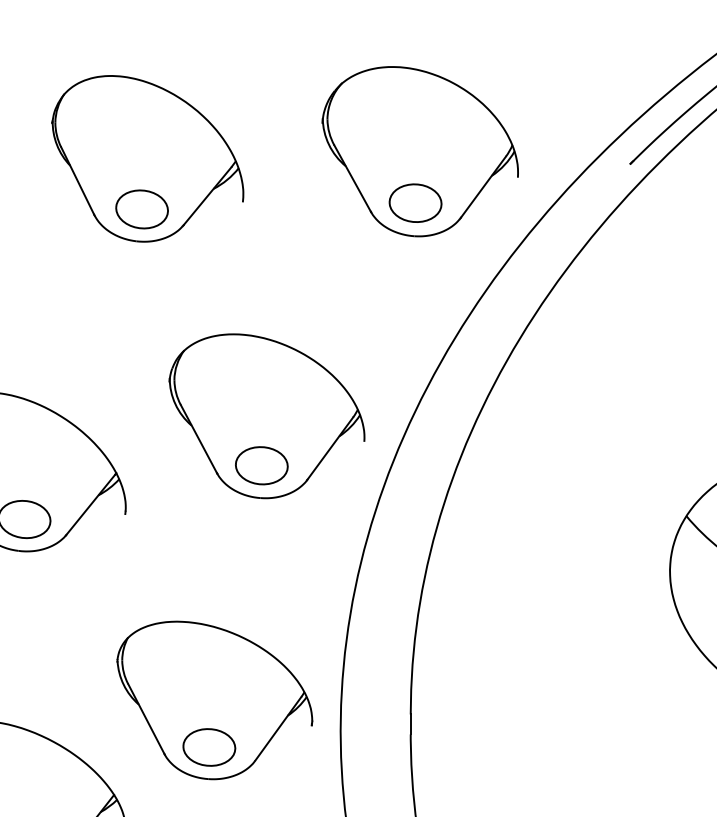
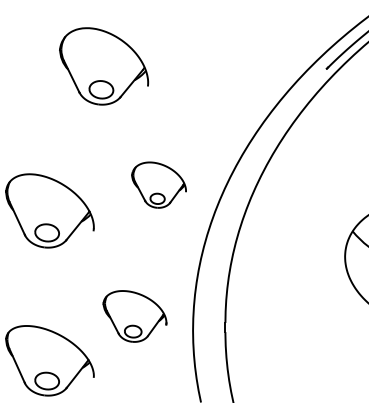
part: (419, 152) -> (229, 63), removed
part: (265, 414) -> (158, 184), size x0.6
part: (213, 700) -> (134, 316), size x0.7

